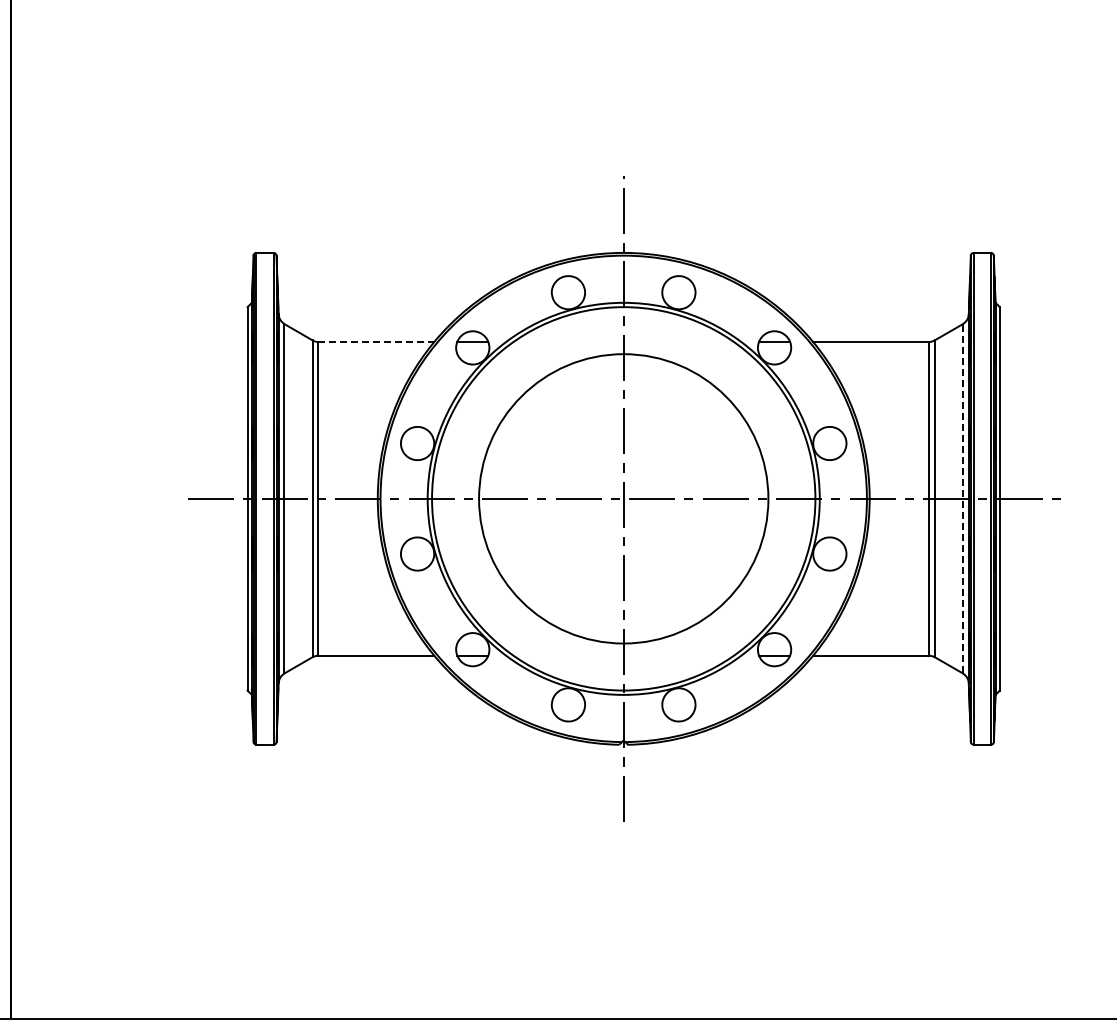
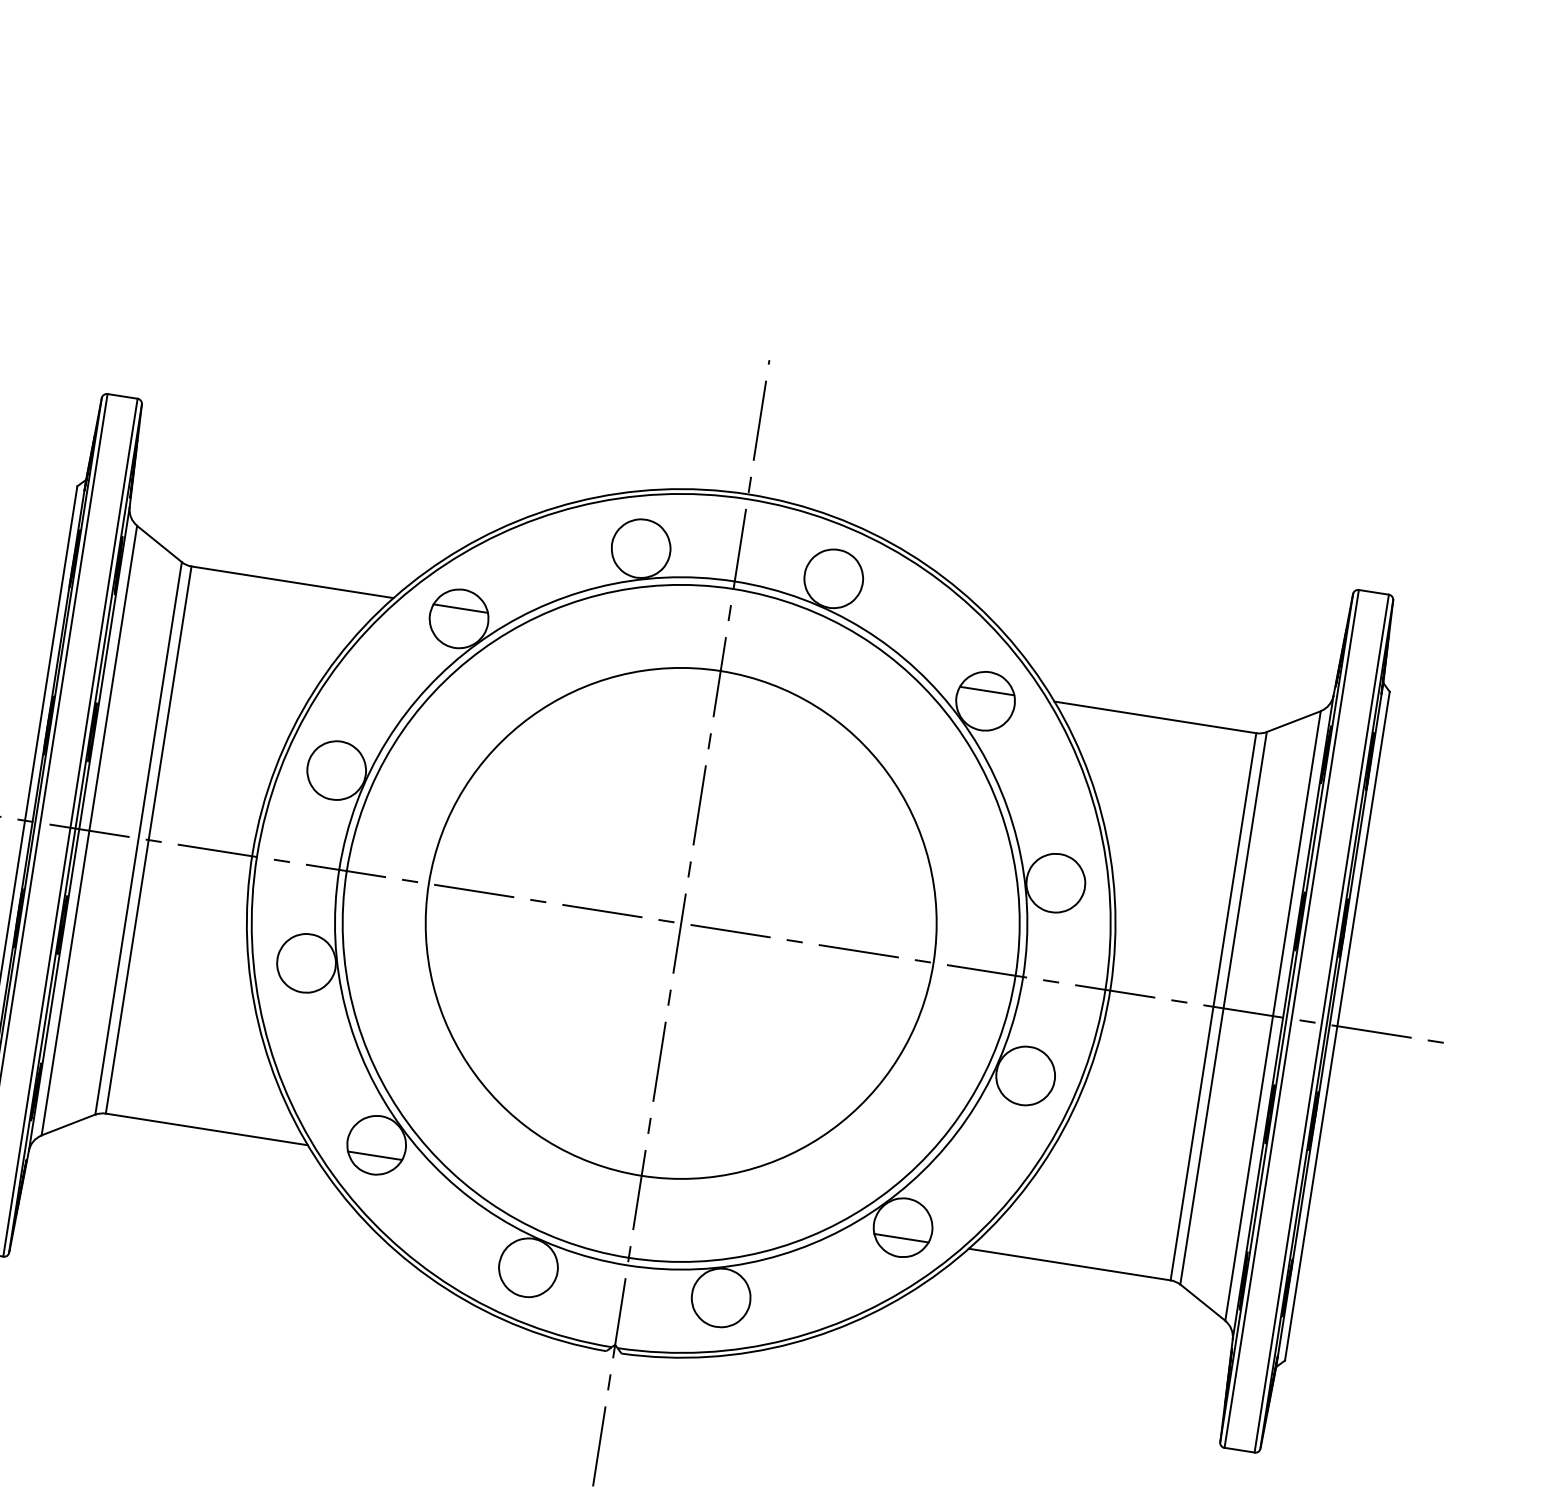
line: (376, 342) -> (292, 583), dashed -> solid
line: (962, 498) -> (1272, 1015), dashed -> solid

